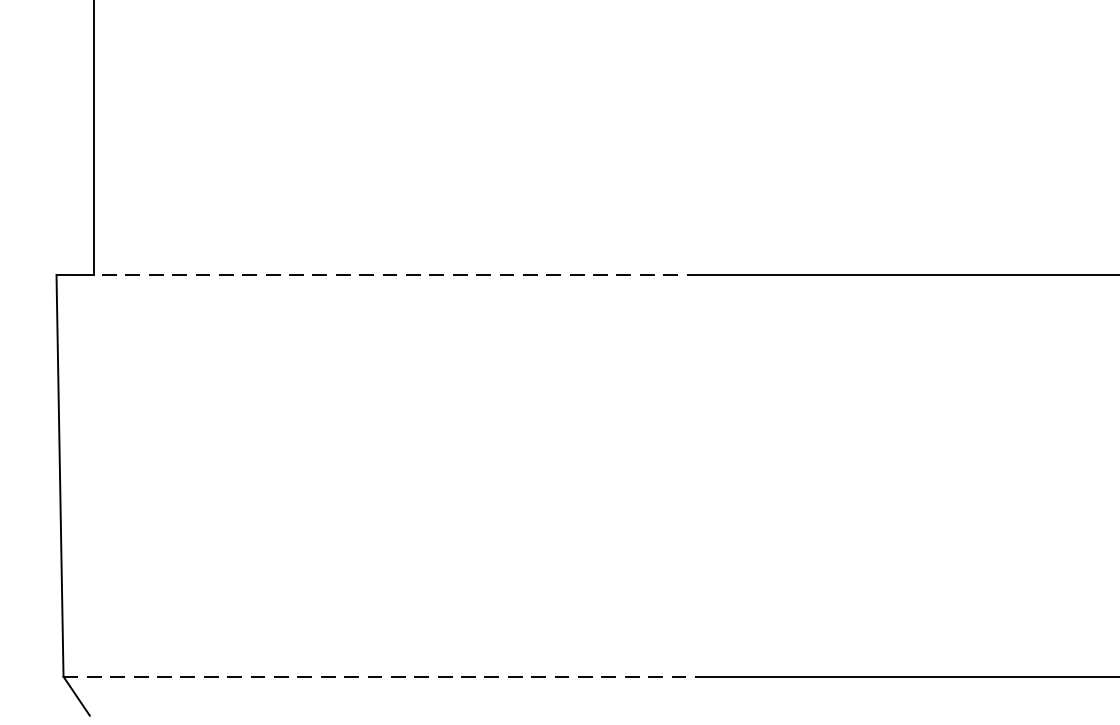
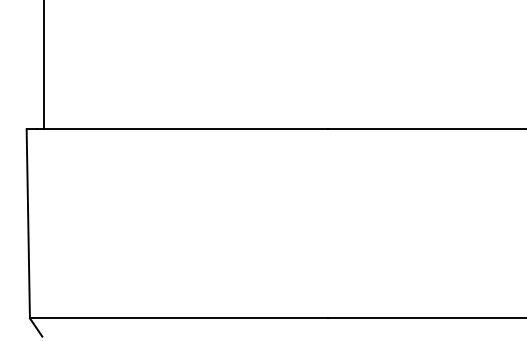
line: (387, 275) -> (182, 129), dashed -> solid
line: (379, 677) -> (178, 318), dashed -> solid

